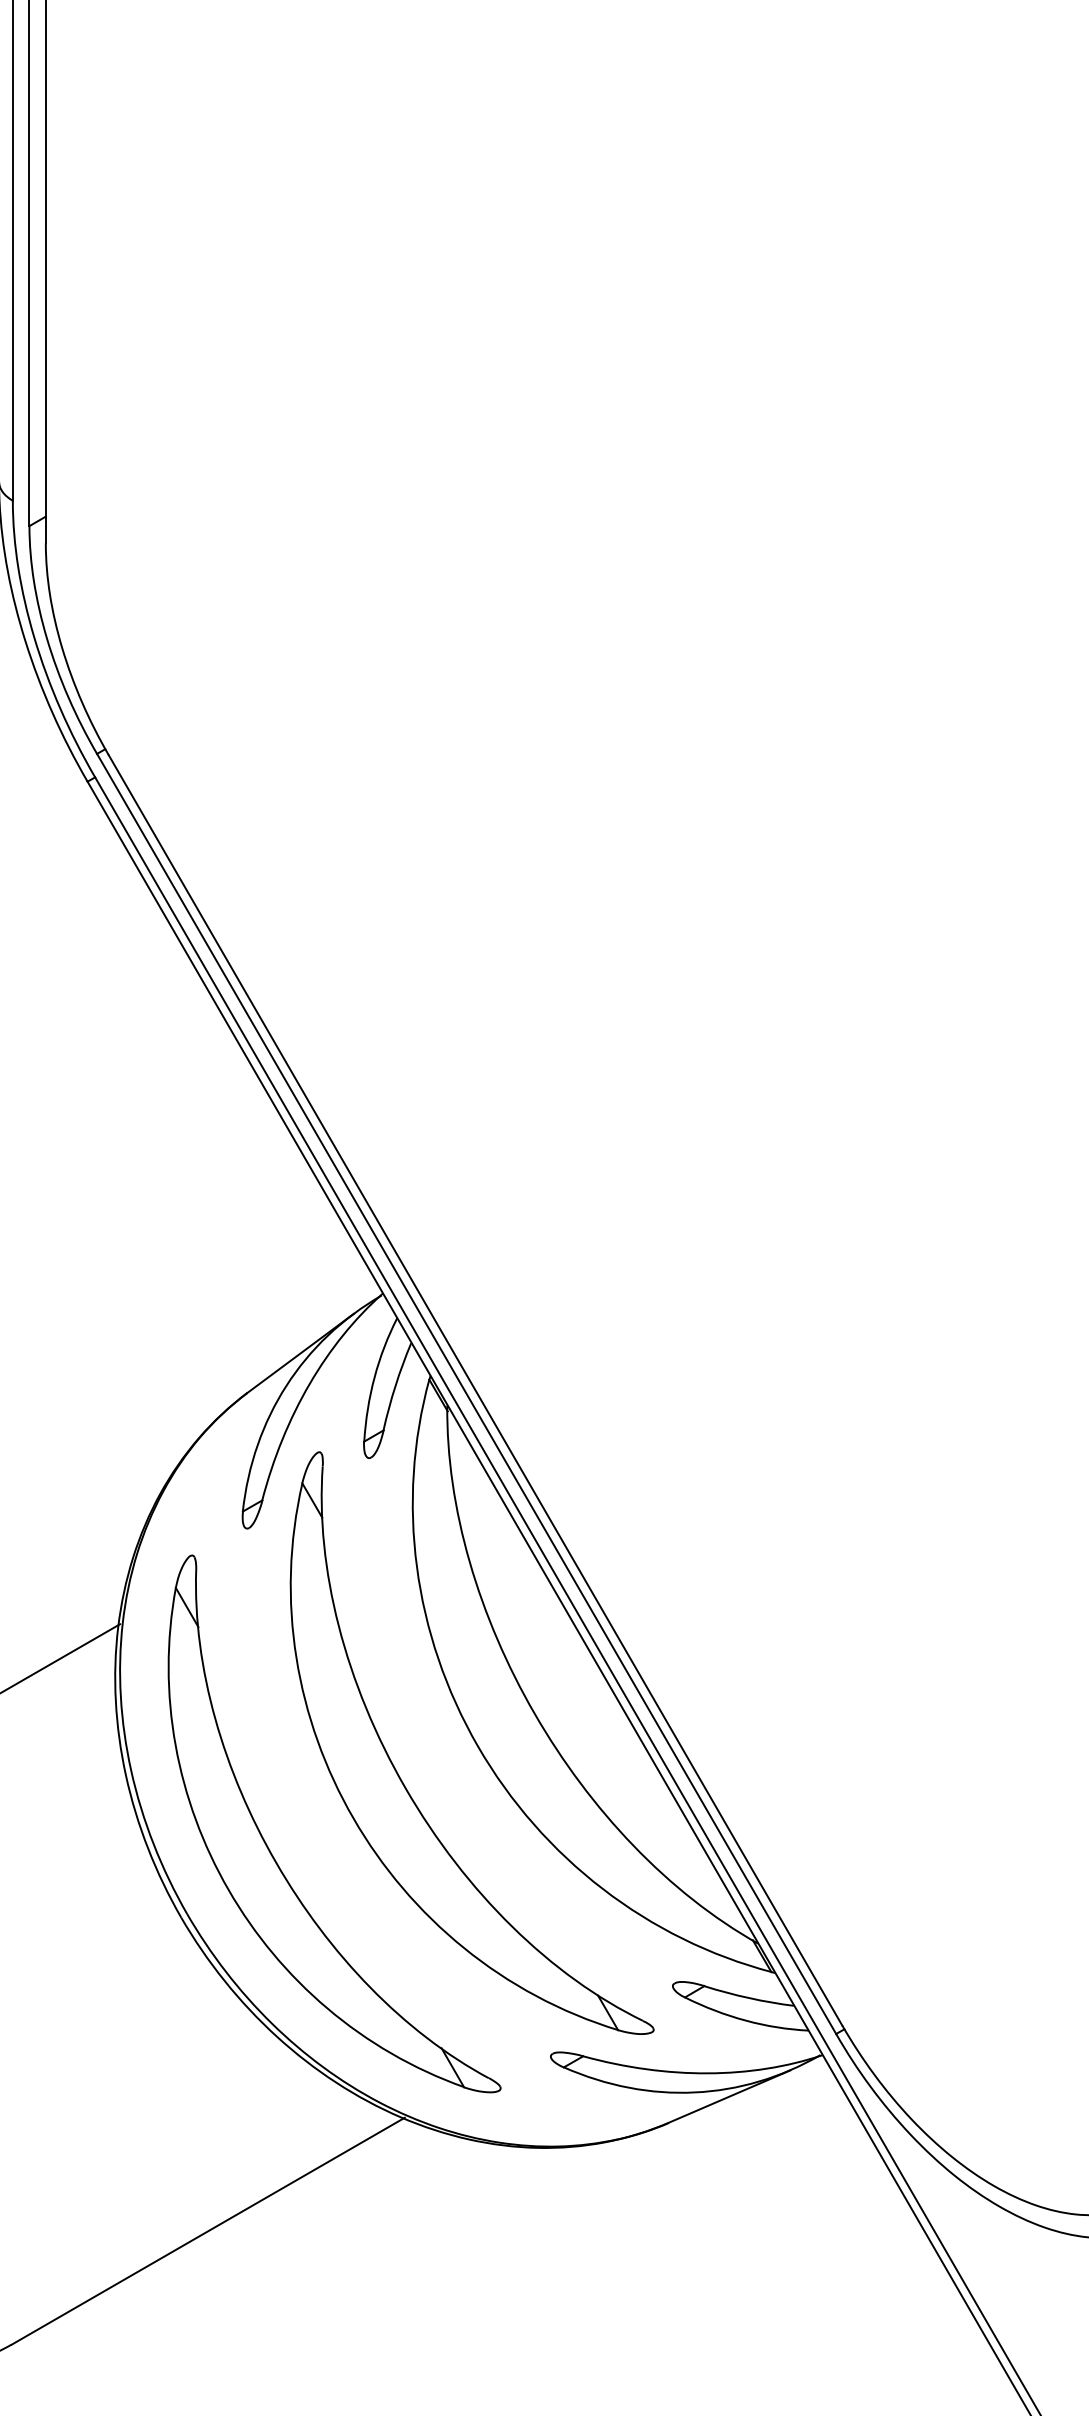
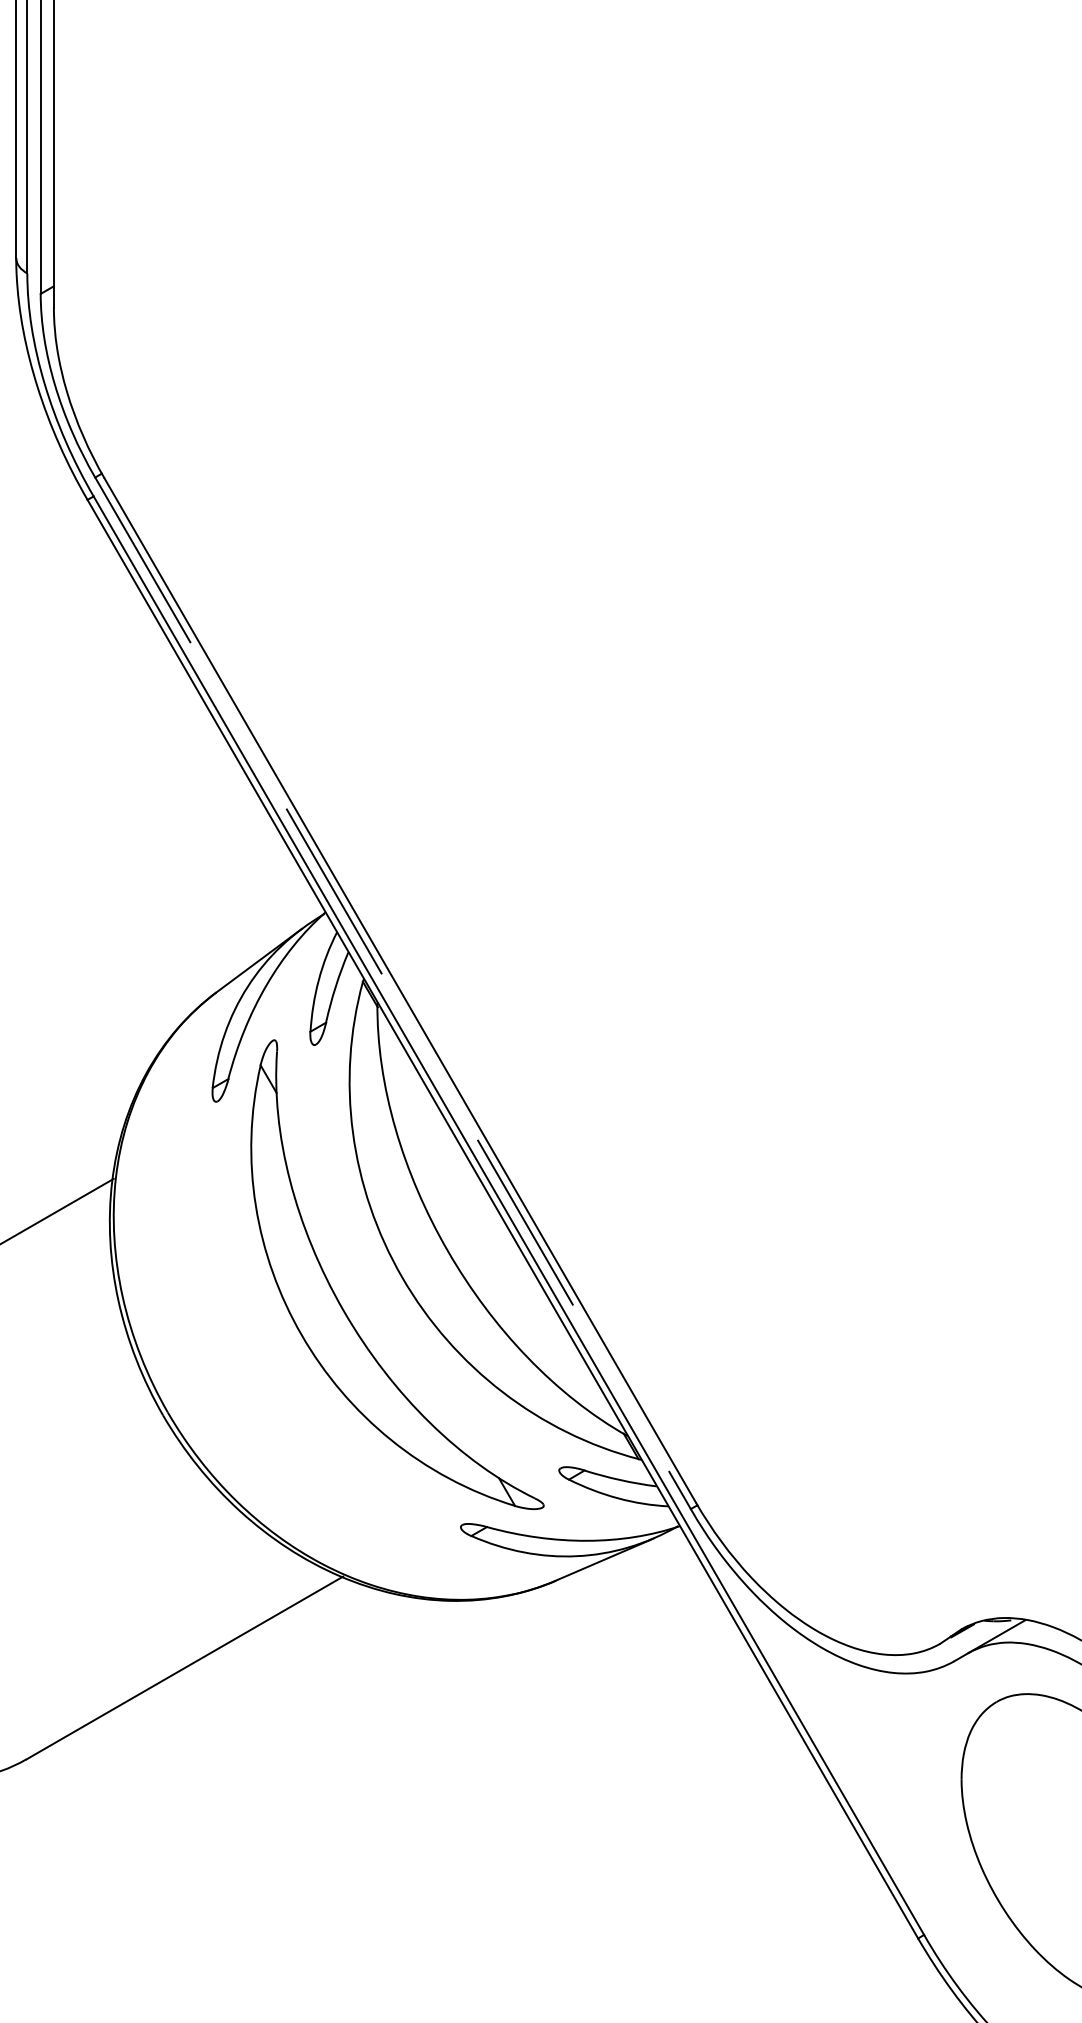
line: (467, 1394) -> (393, 993), solid -> dashed
part: (276, 1859) -> (239, 1368), removed

